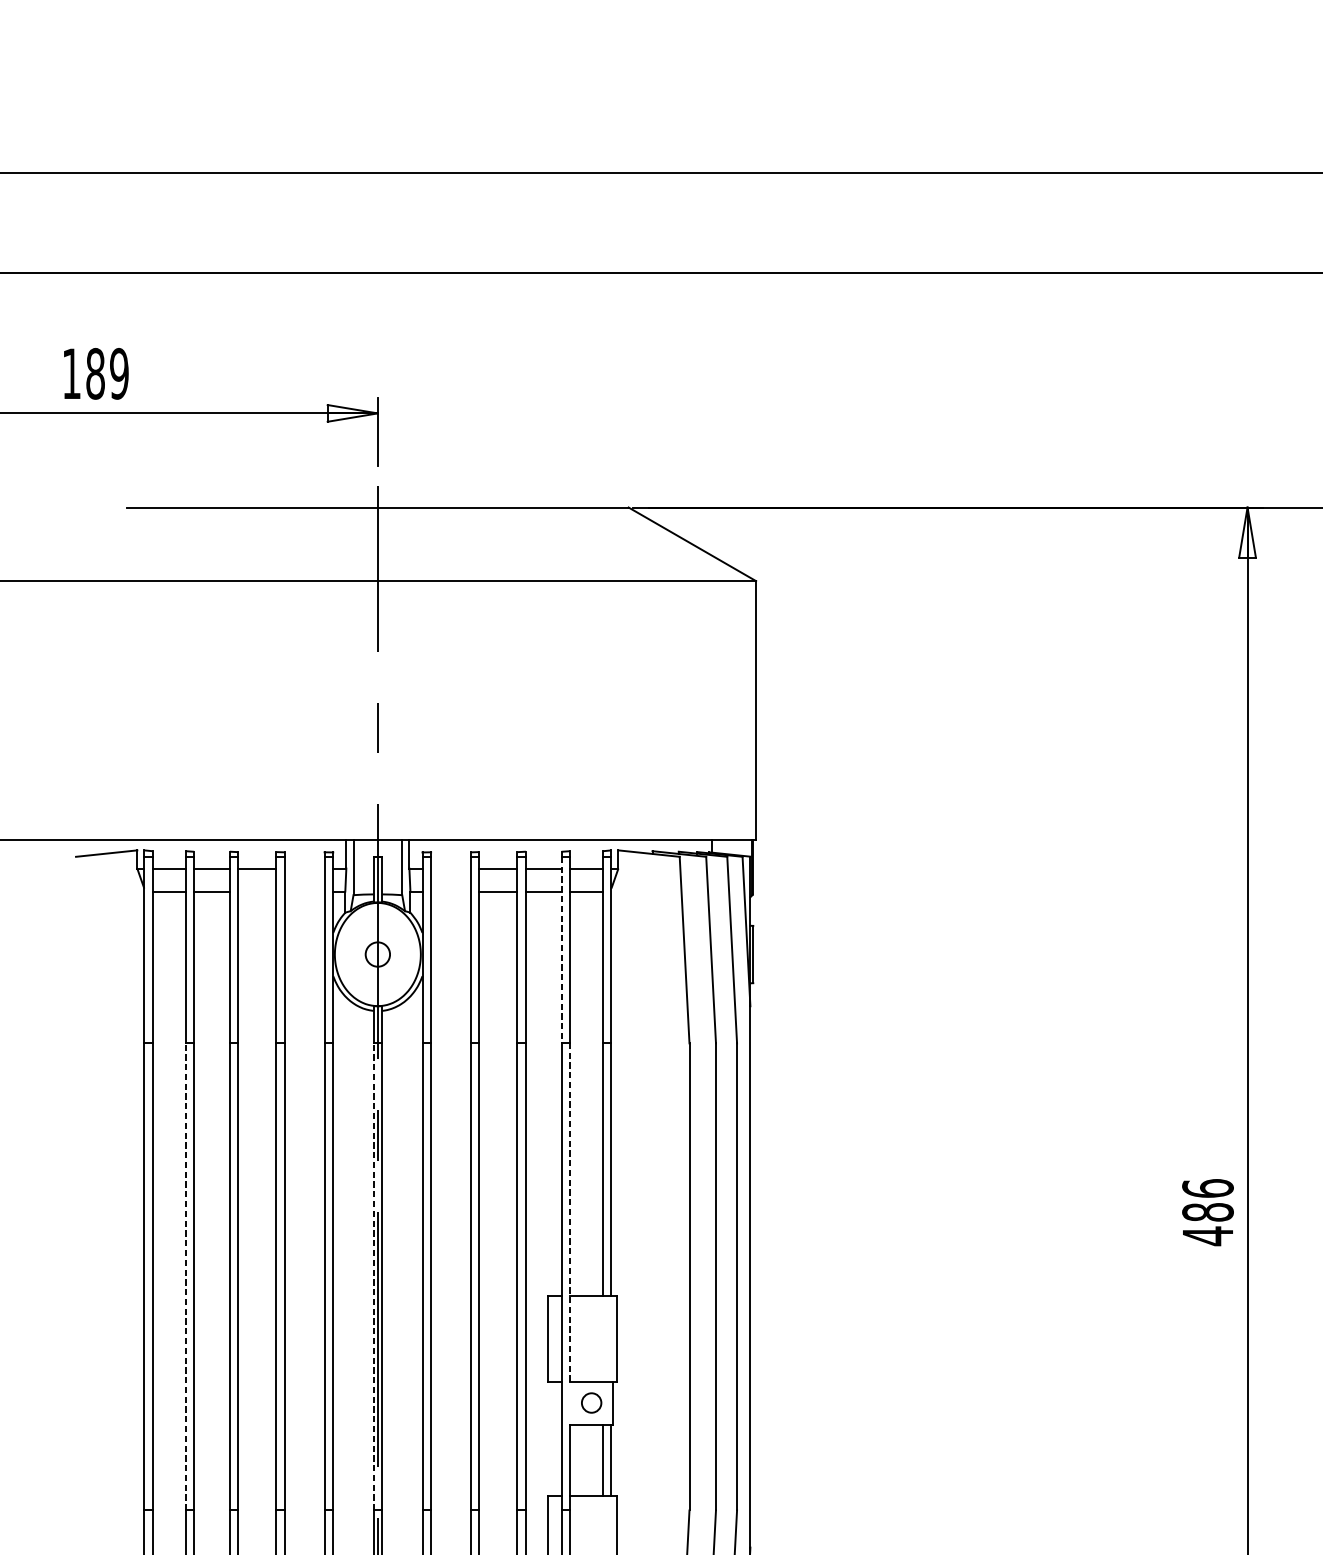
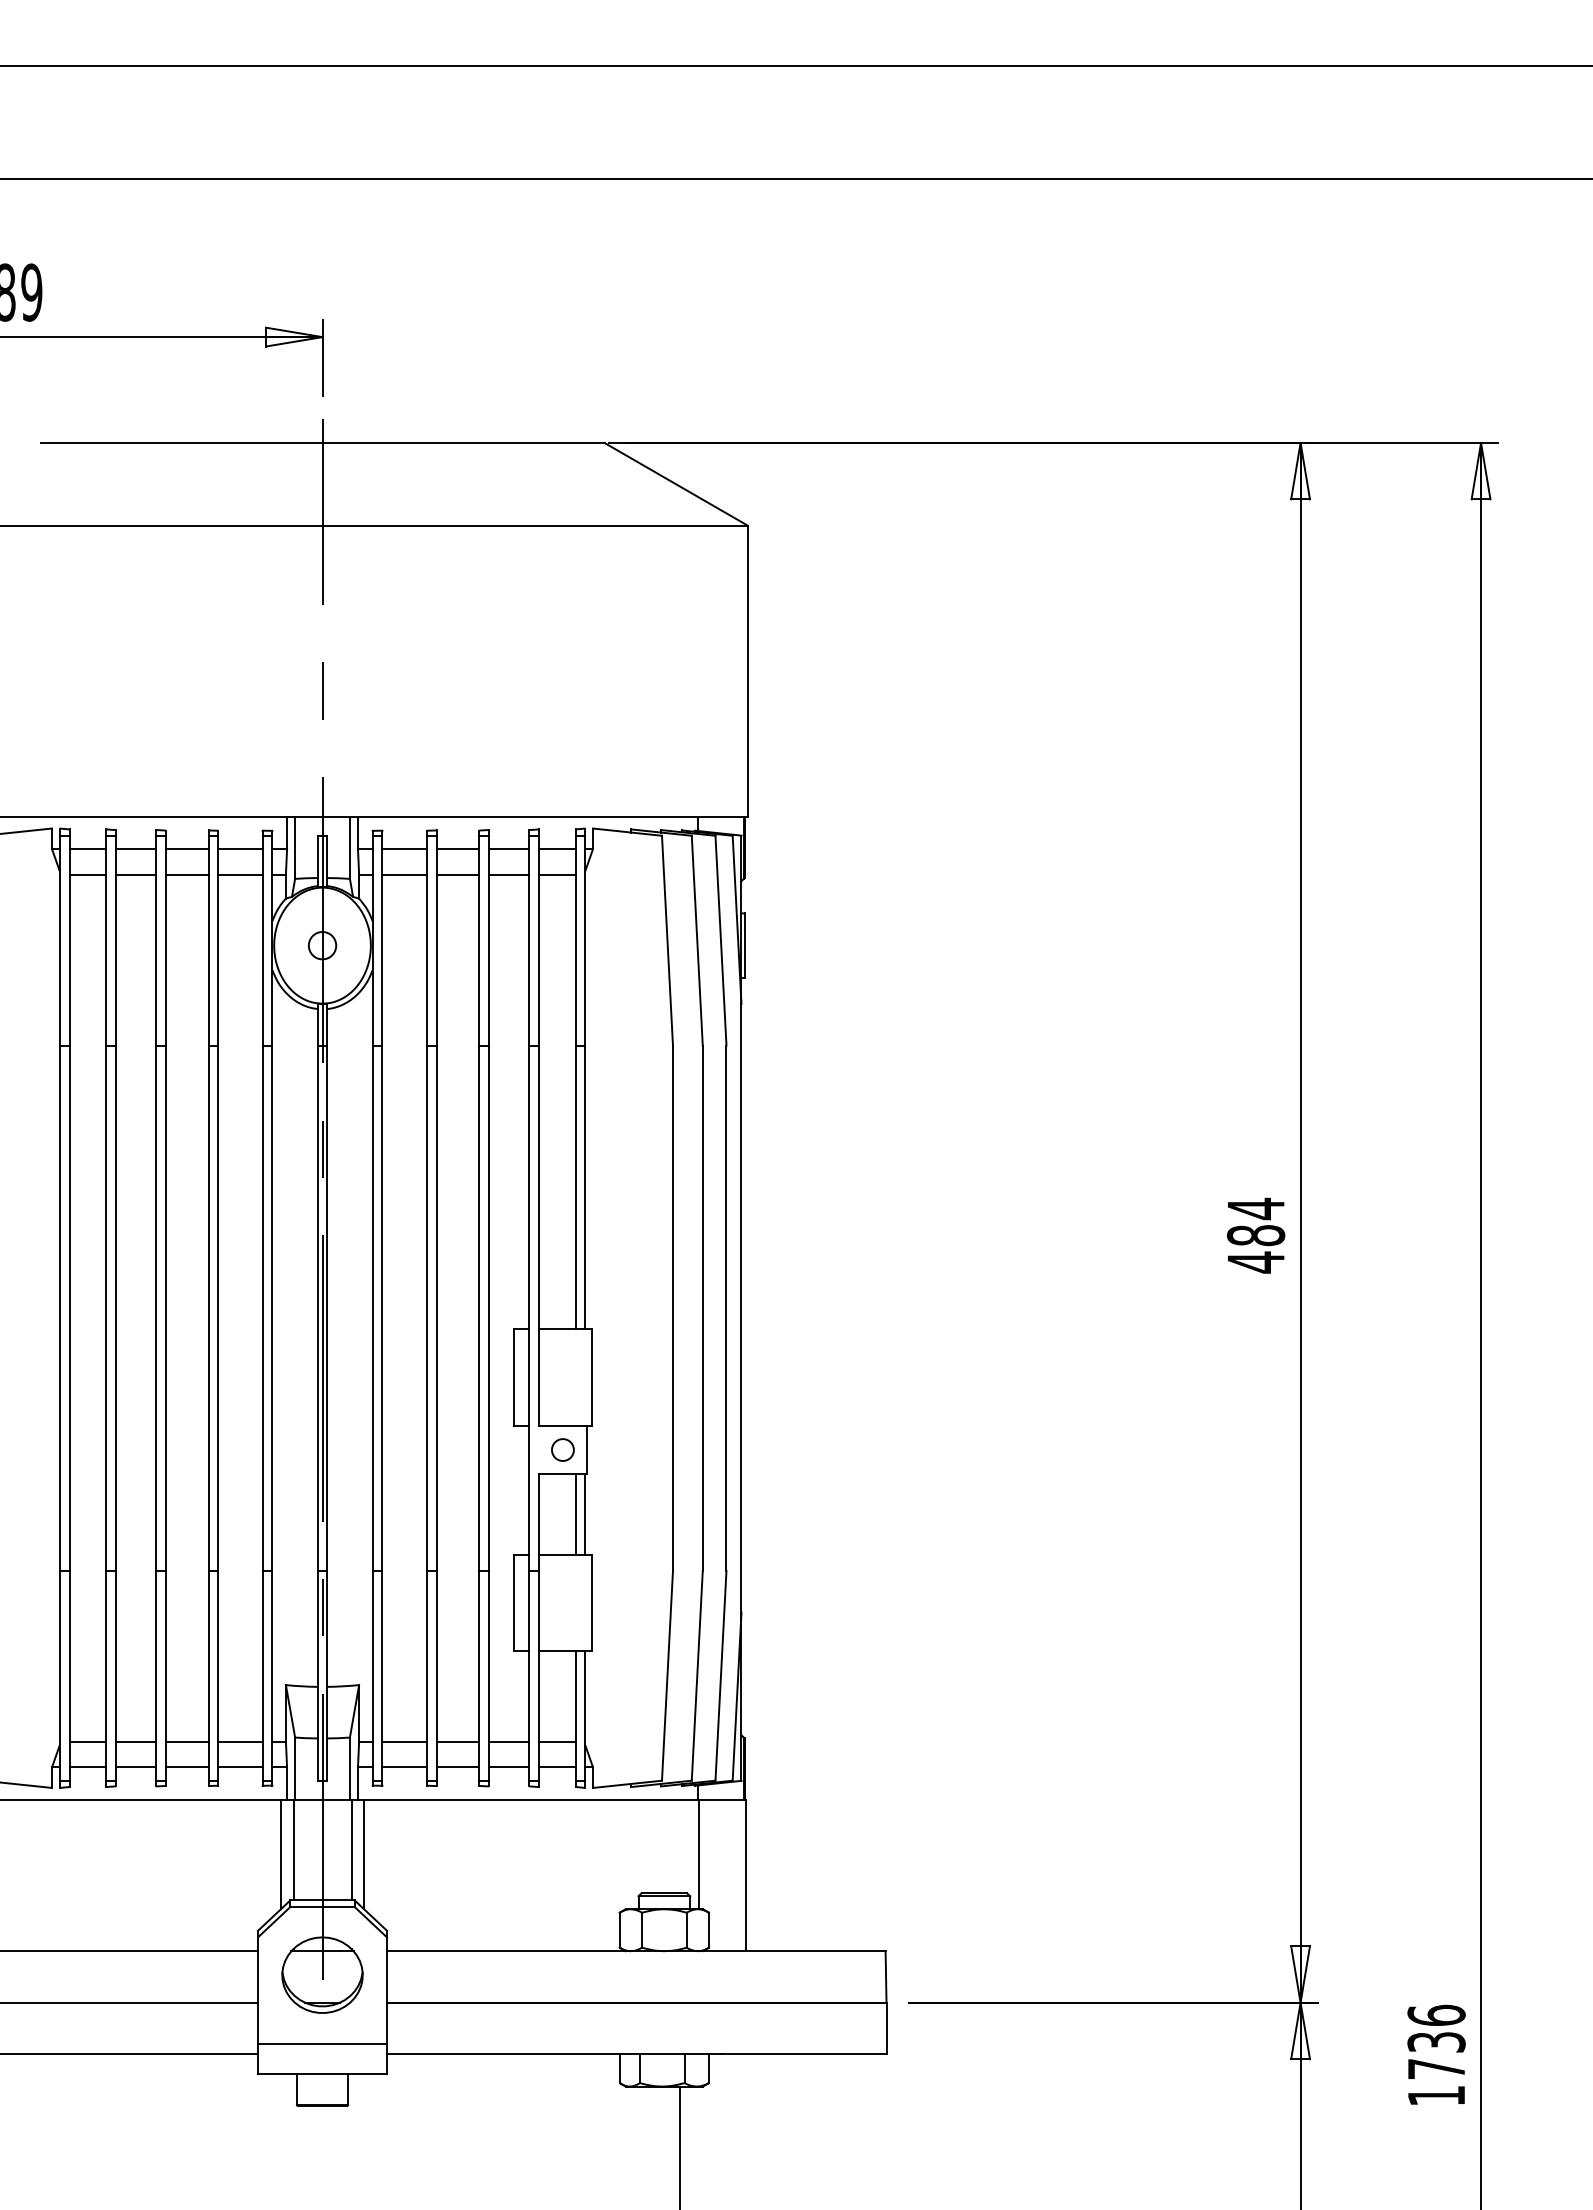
line: (304, 869) -> (240, 849), added
line: (450, 869) -> (404, 849), added
line: (256, 891) -> (186, 874), added
line: (304, 891) -> (240, 874), added
line: (450, 891) -> (404, 874), added
line: (561, 949) -> (529, 940), dashed -> solid
text: (1208, 1188) -> (1256, 1208), 486 -> 484
line: (569, 1212) -> (538, 1235), dashed -> solid
line: (185, 1277) -> (106, 1308), dashed -> solid
line: (373, 1277) -> (317, 1308), dashed -> solid

